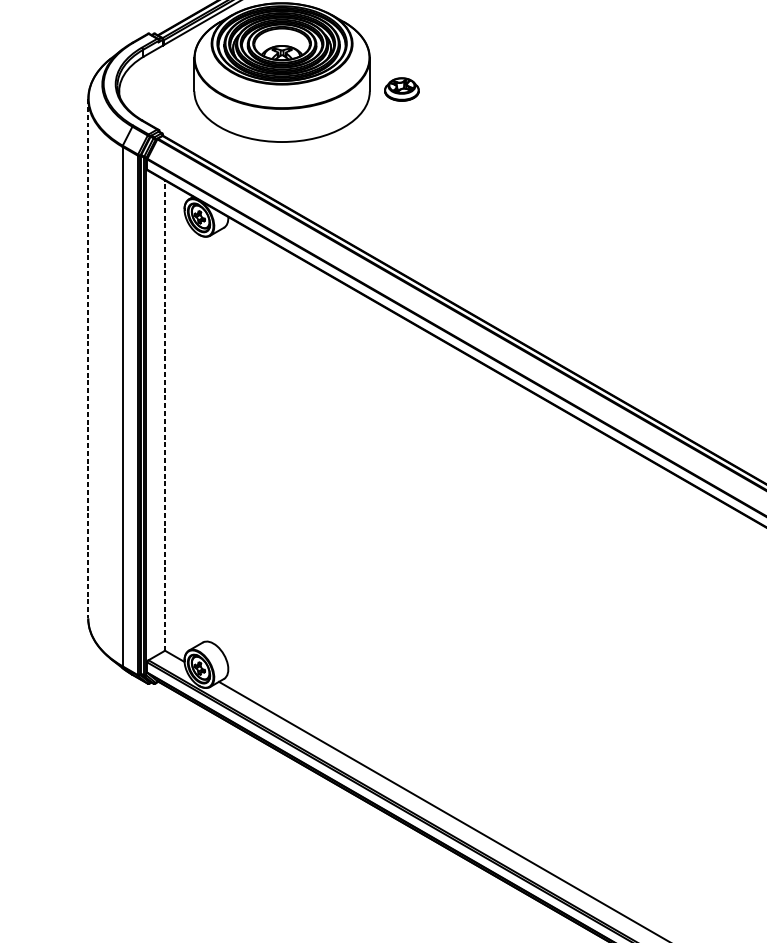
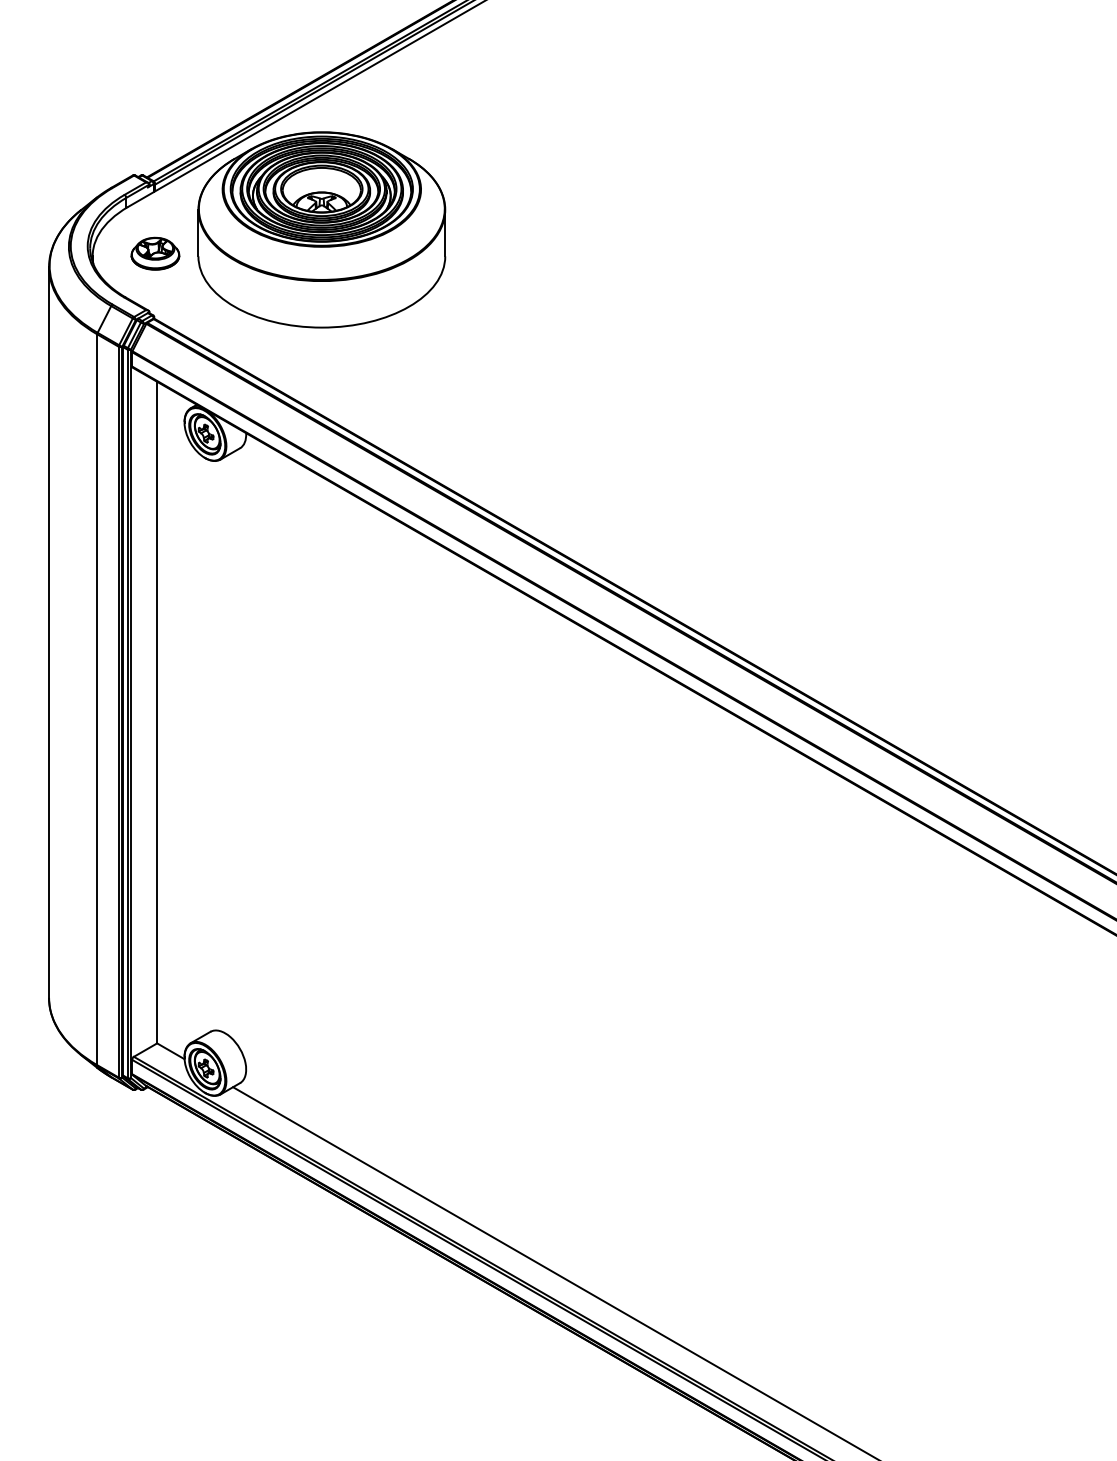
part: (401, 89) -> (155, 253), moved
line: (88, 359) -> (49, 633), dashed -> solid
line: (164, 415) -> (156, 712), dashed -> solid

